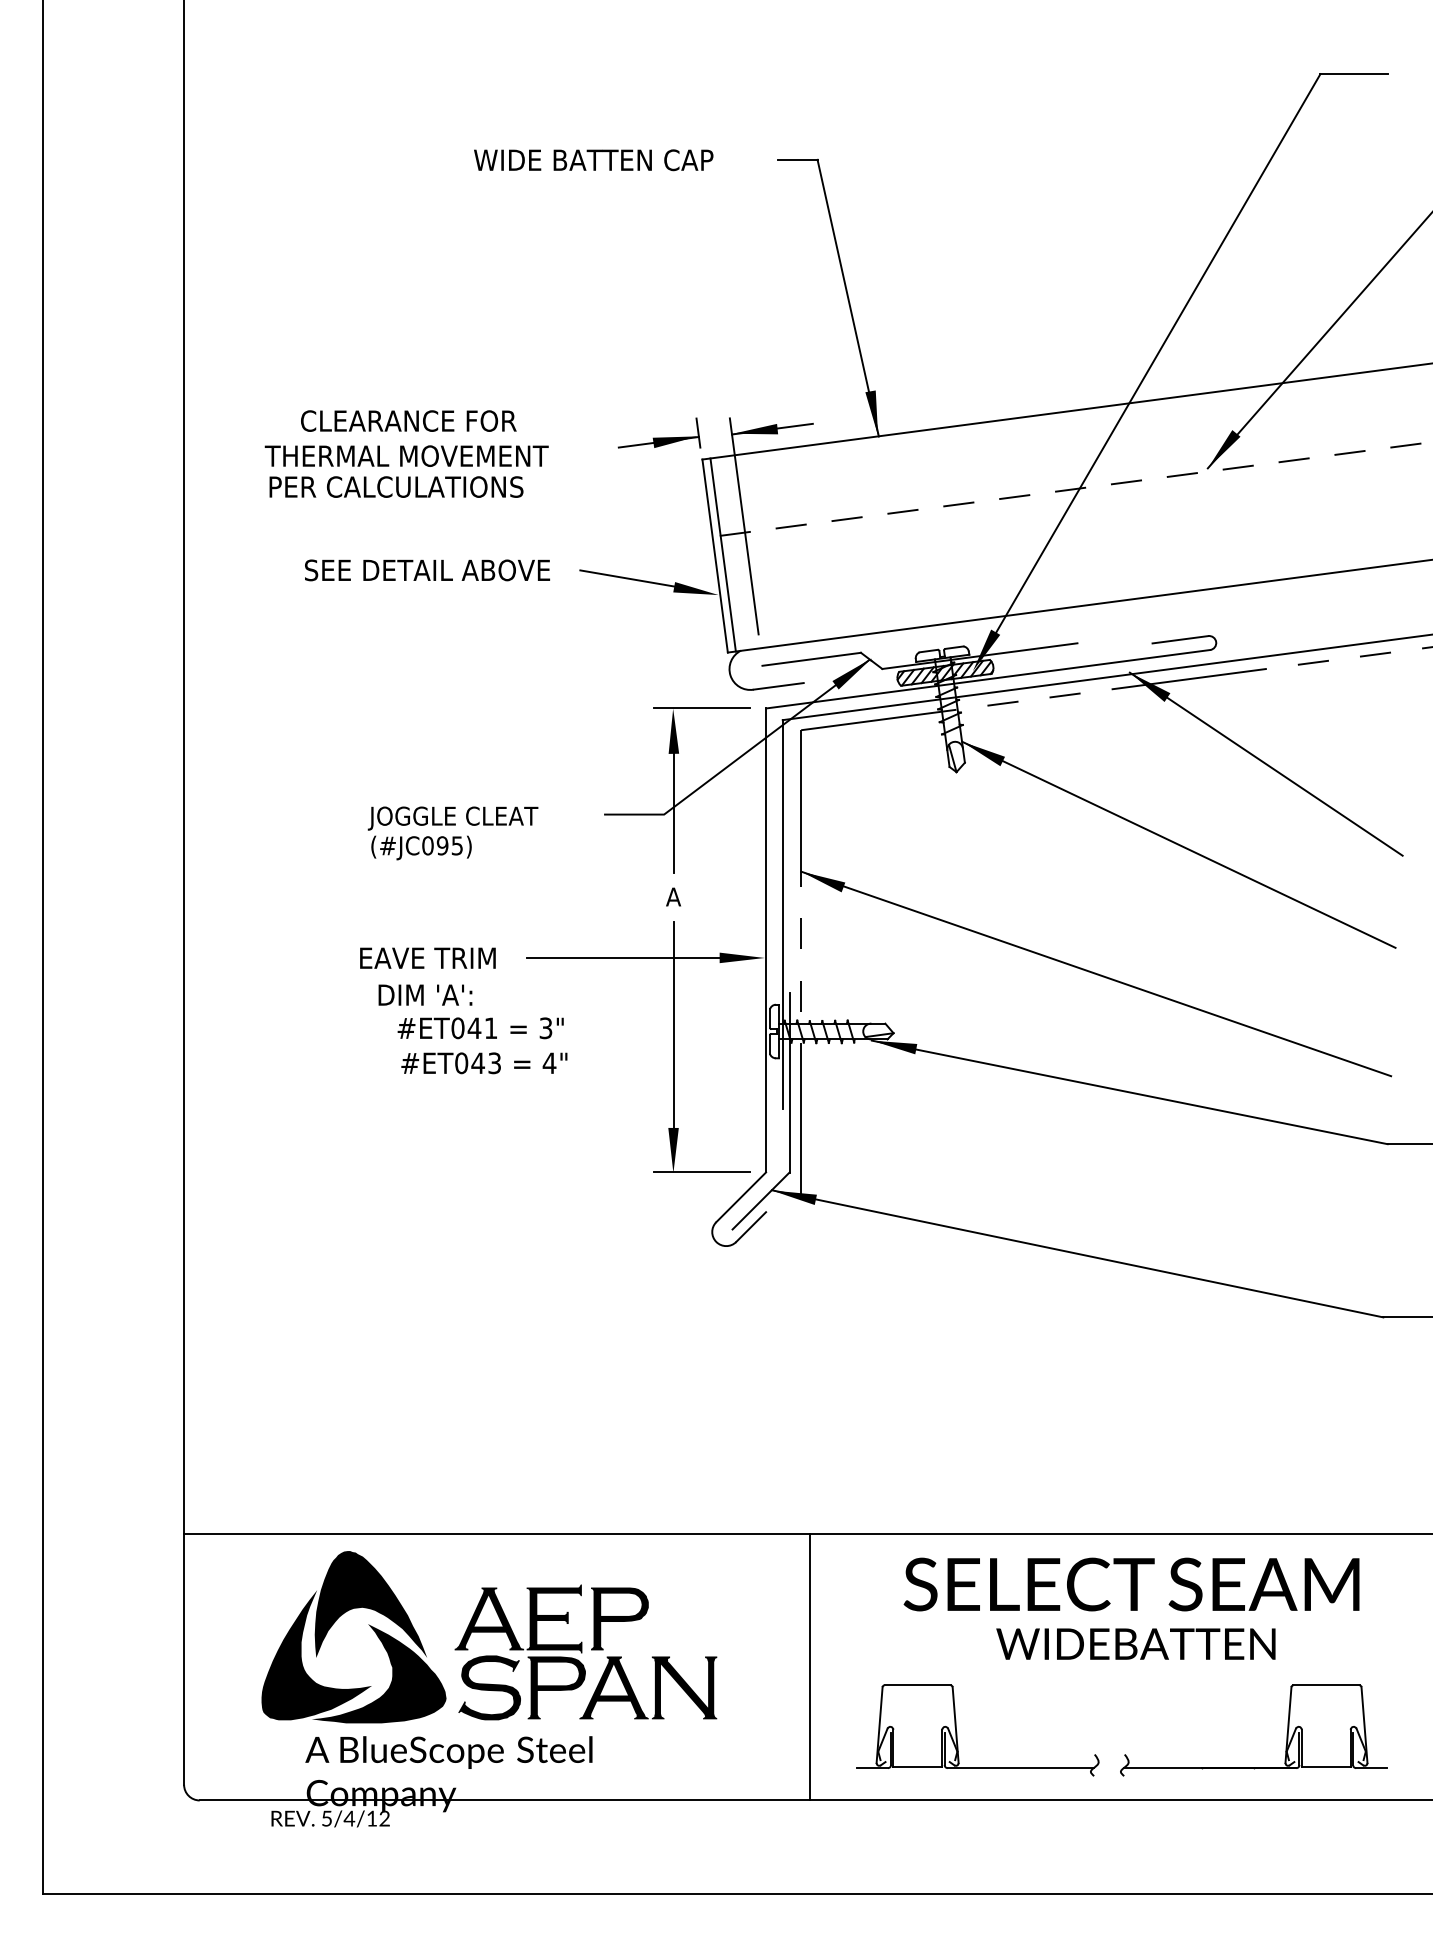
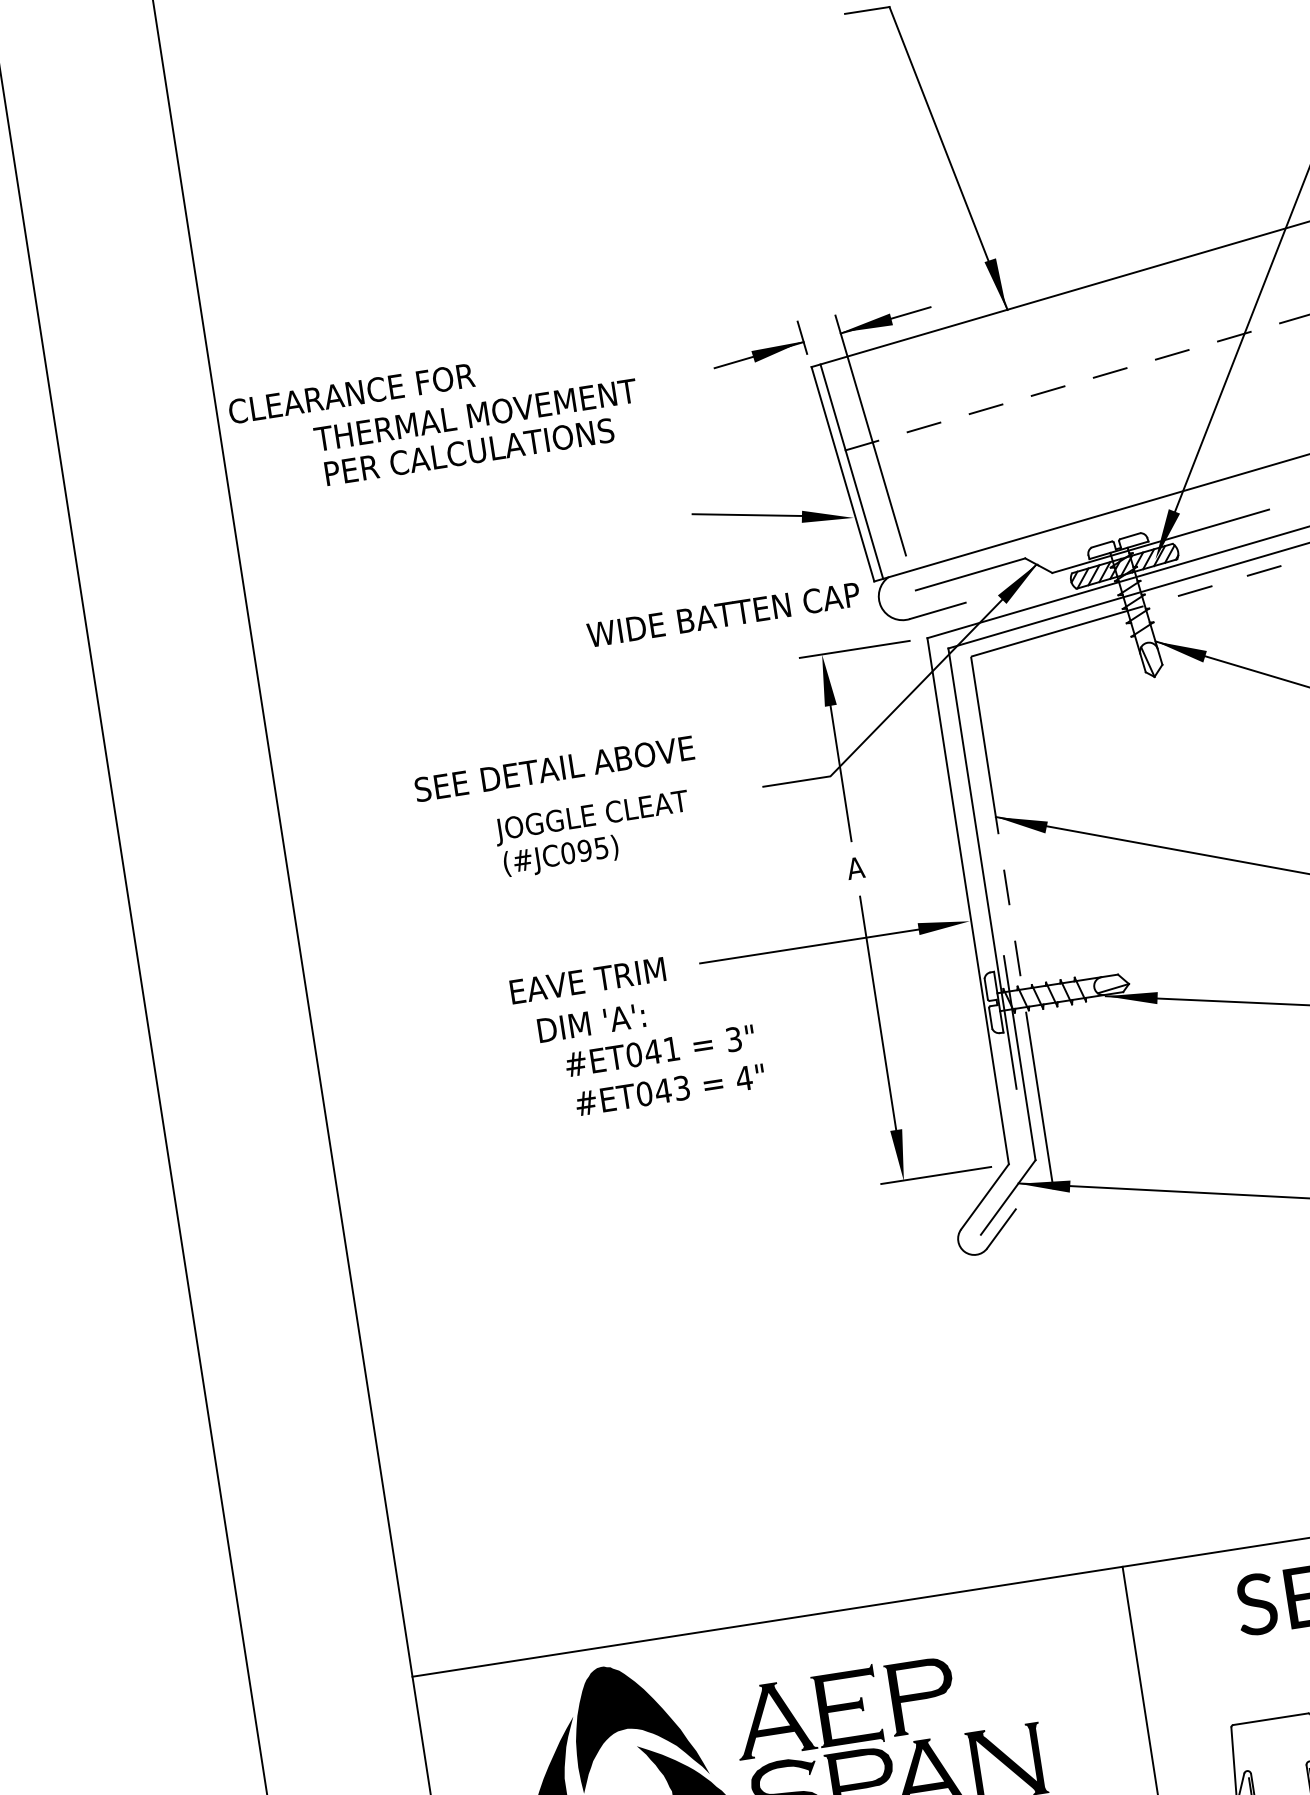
text: (593, 160) -> (723, 615), moved
text: (408, 420) -> (351, 393), moved
text: (427, 570) -> (554, 769), moved

